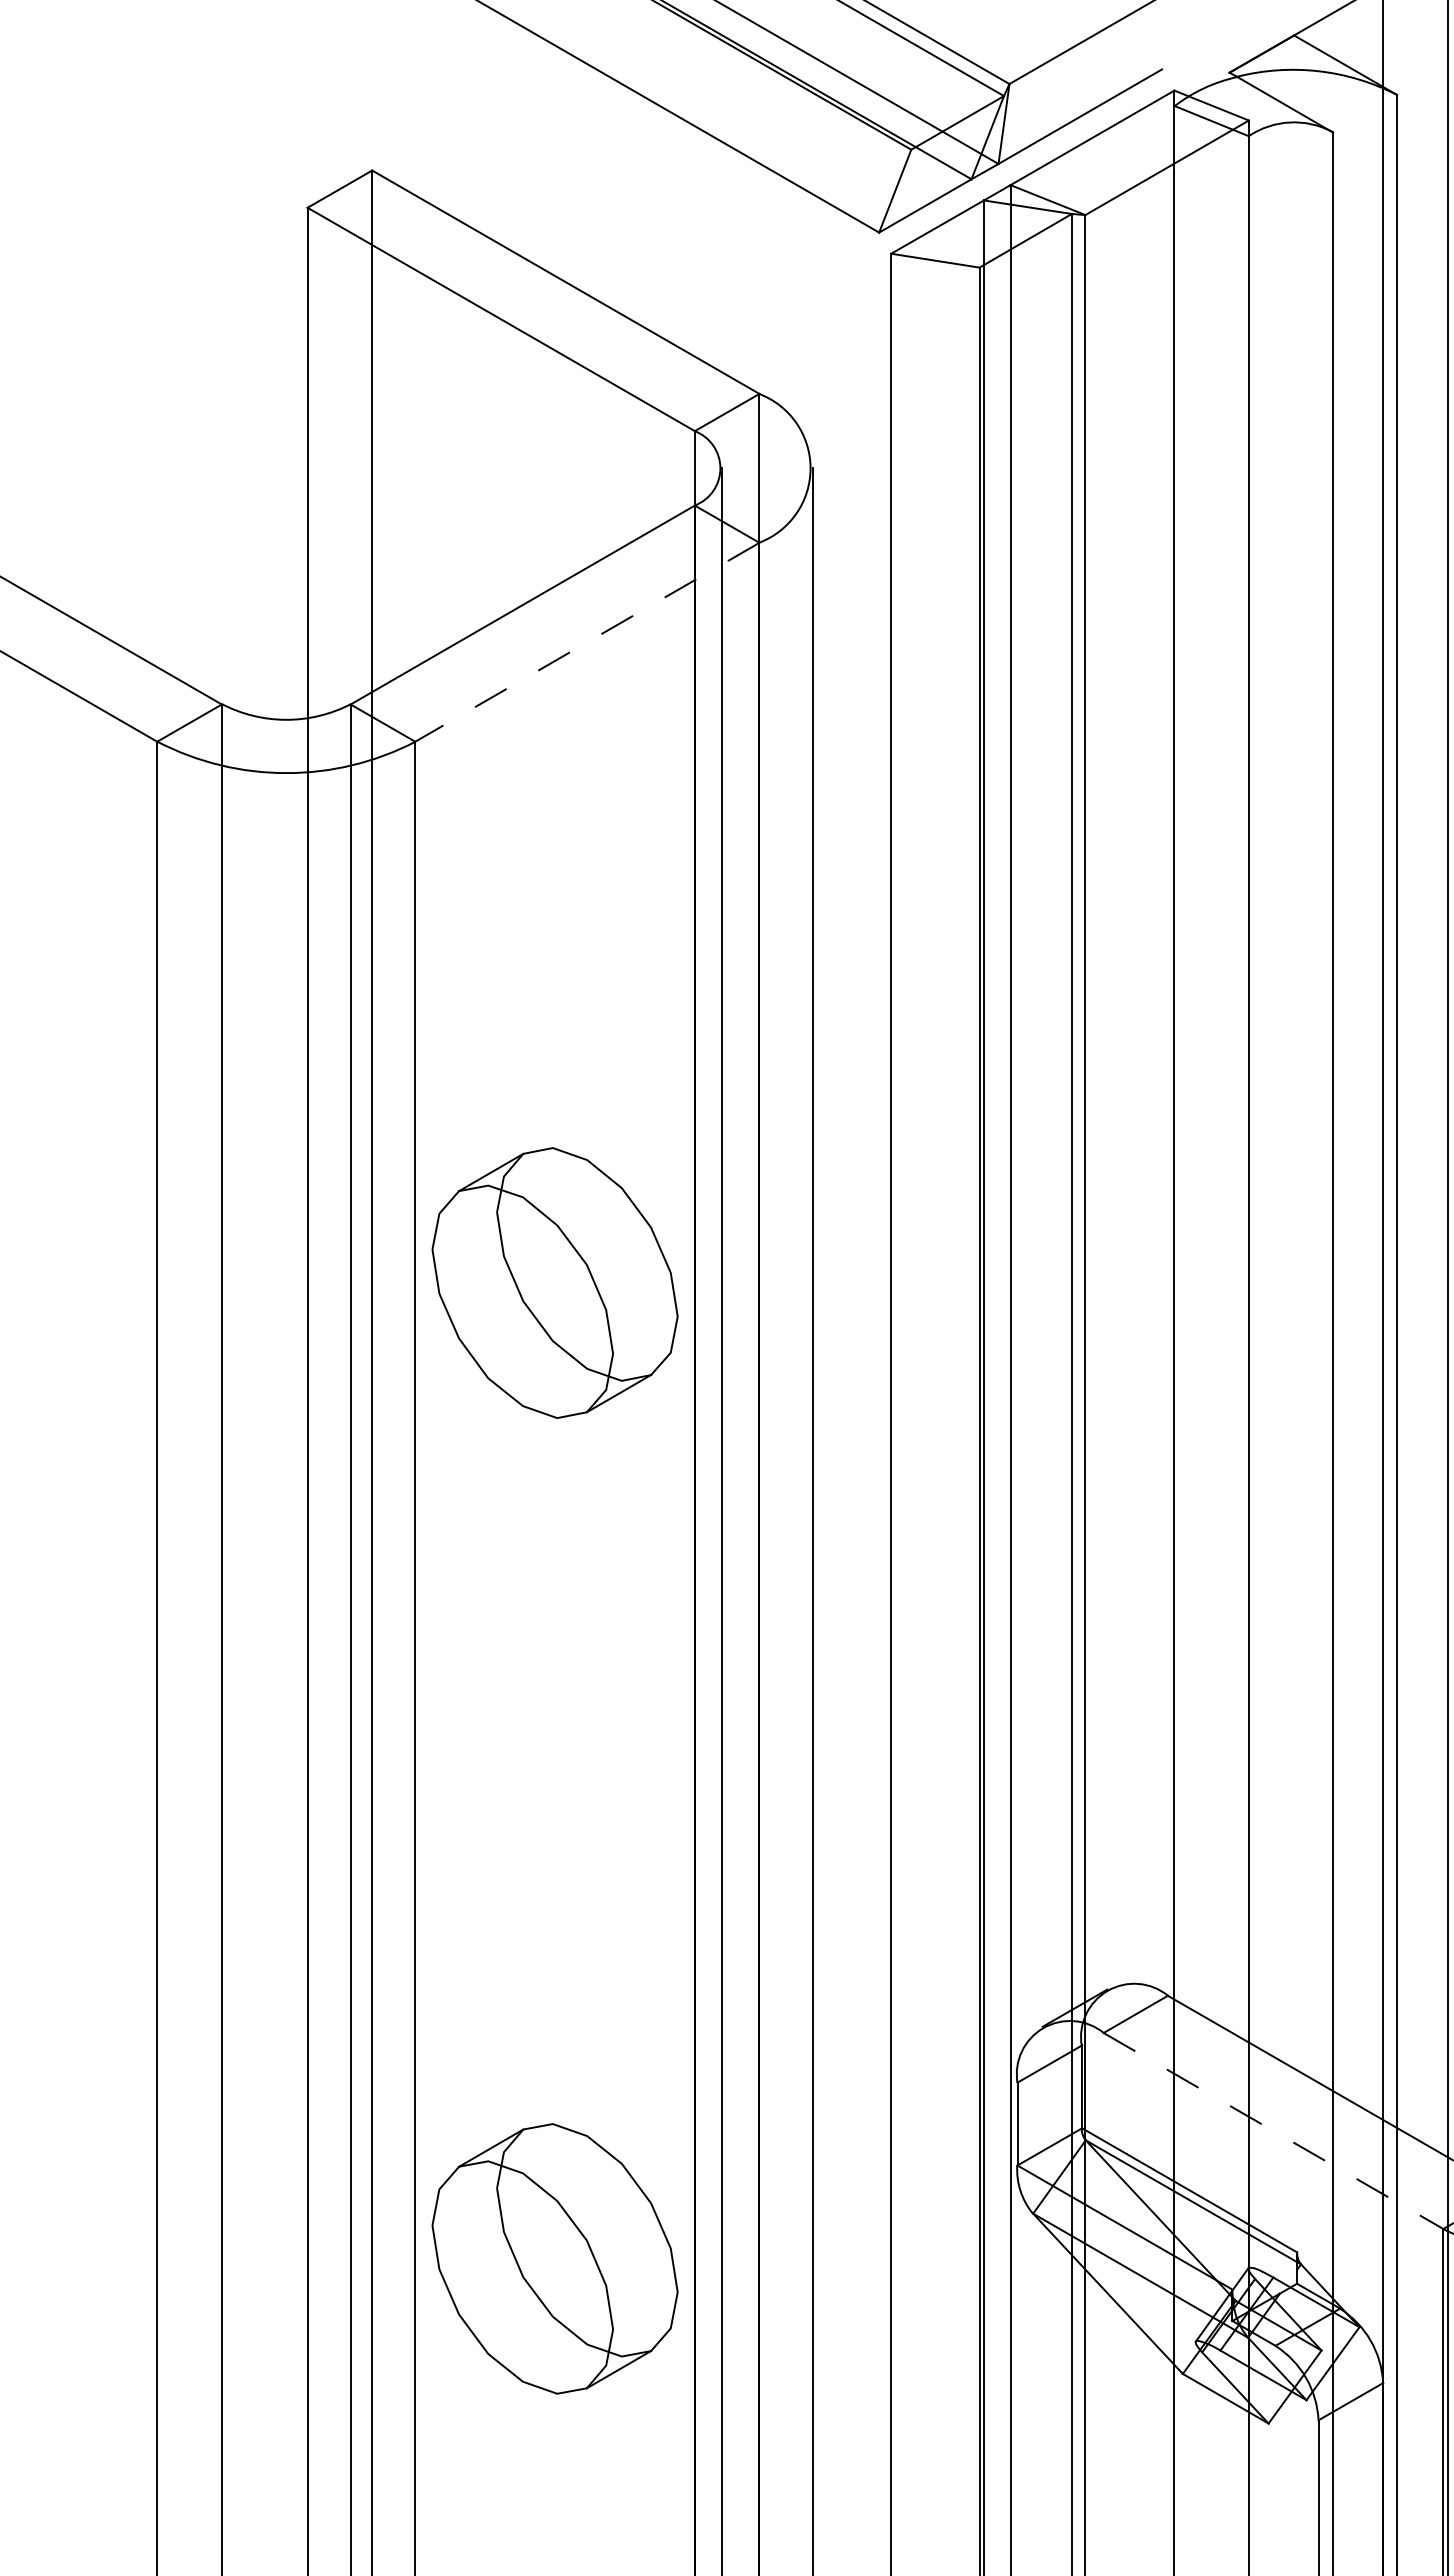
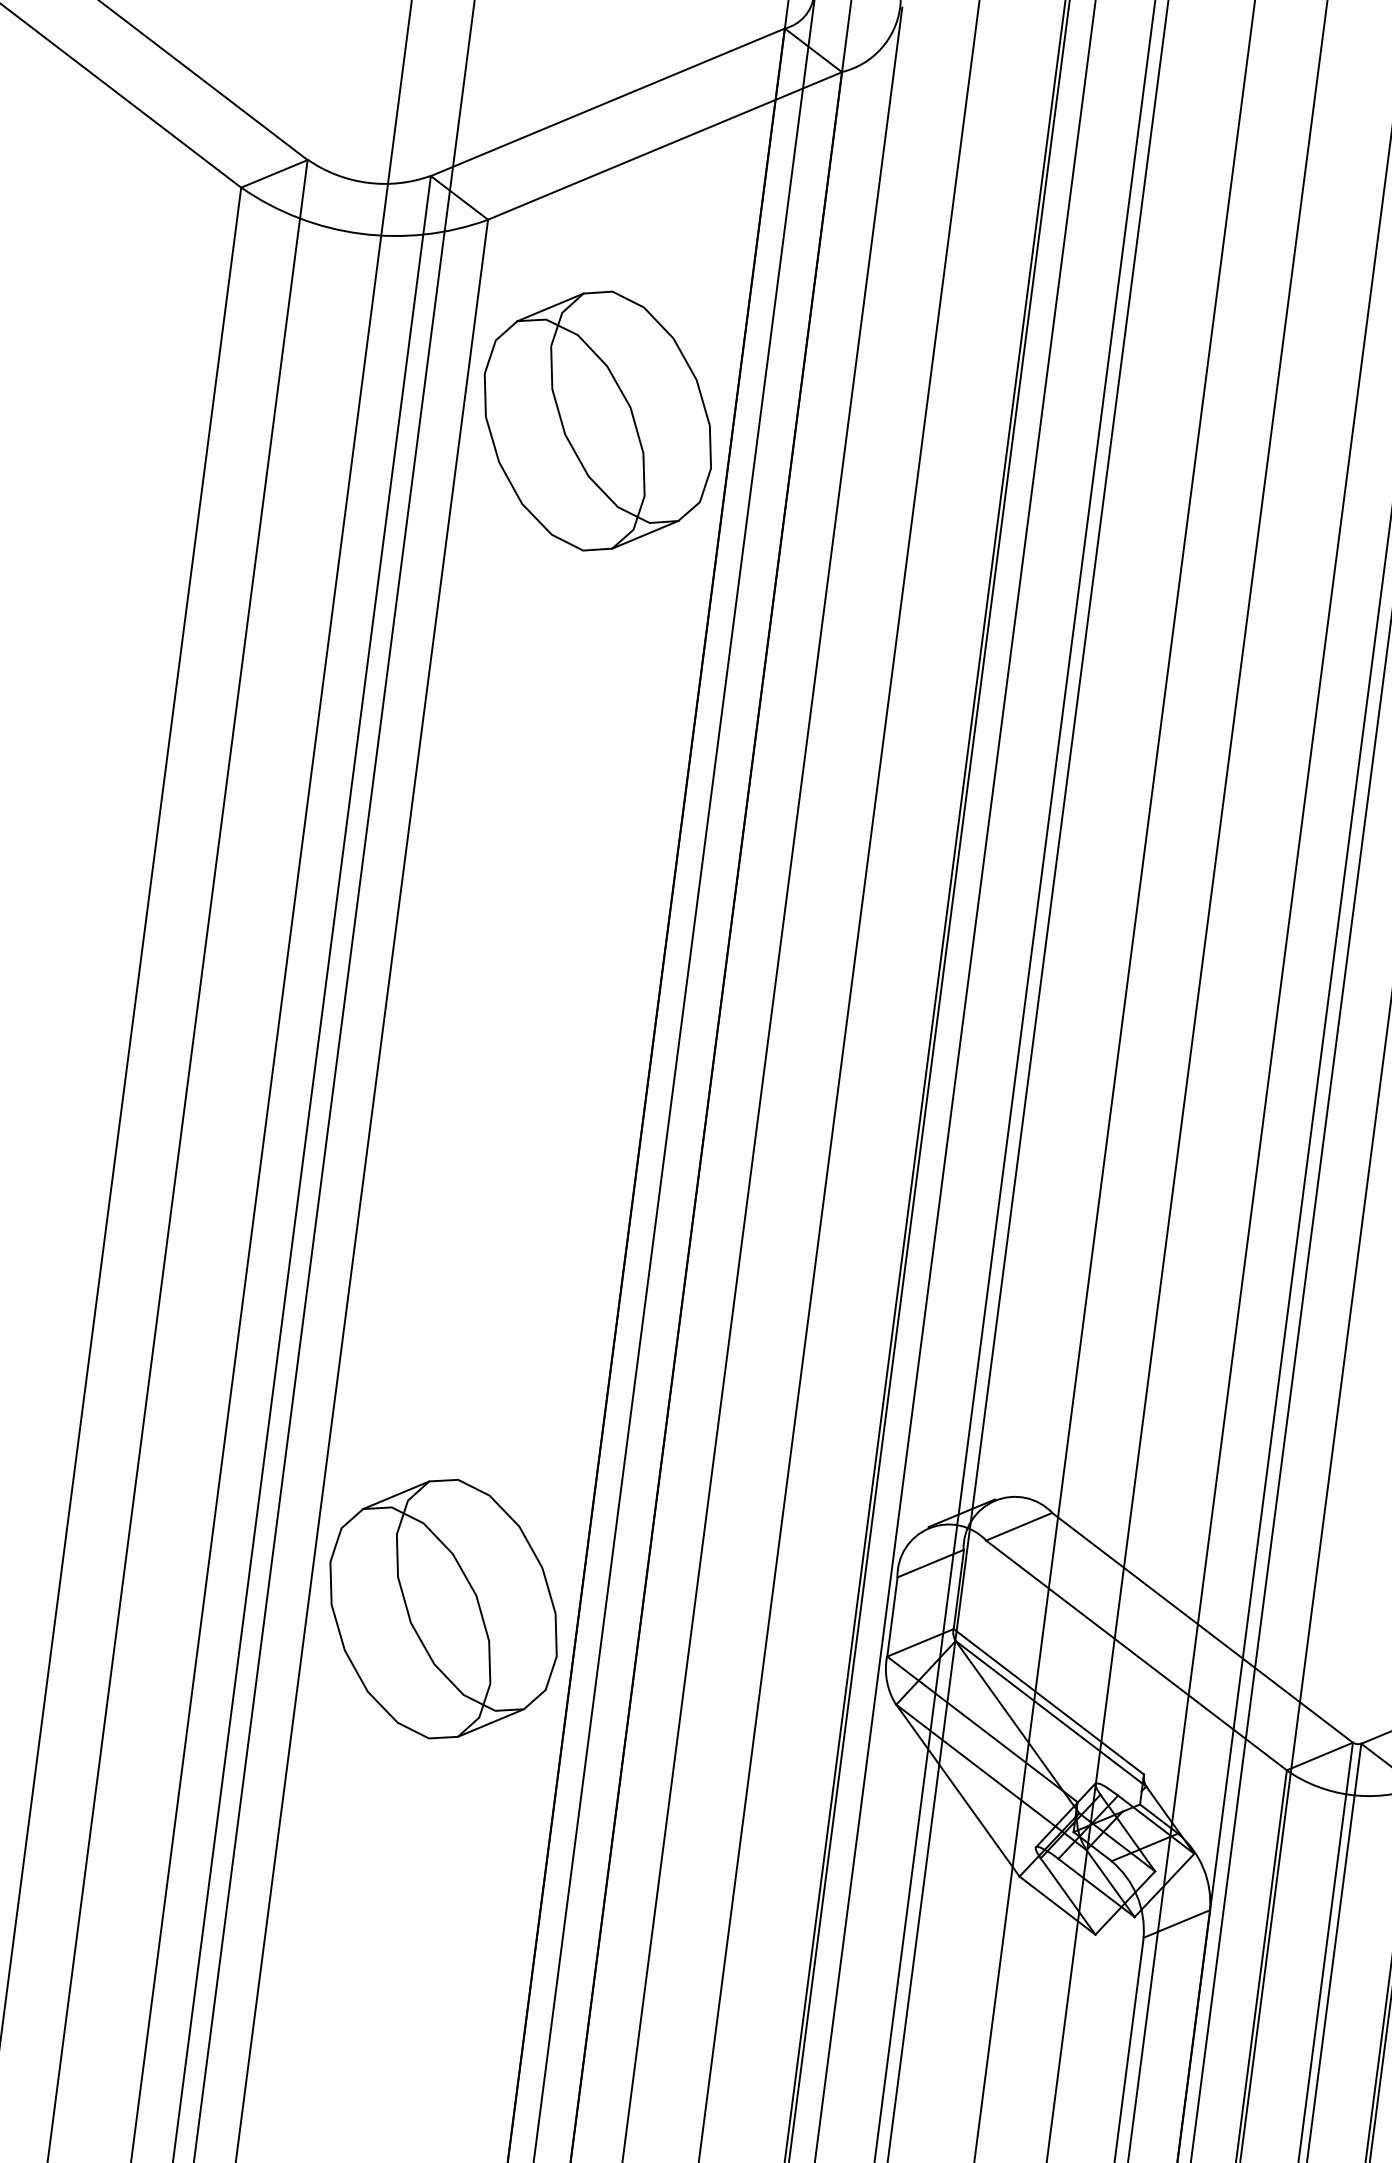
line: (587, 642) -> (665, 146), dashed -> solid
part: (554, 1282) -> (597, 420), moved
line: (1273, 2131) -> (1136, 1655), dashed -> solid
part: (554, 2258) -> (443, 1608), moved

